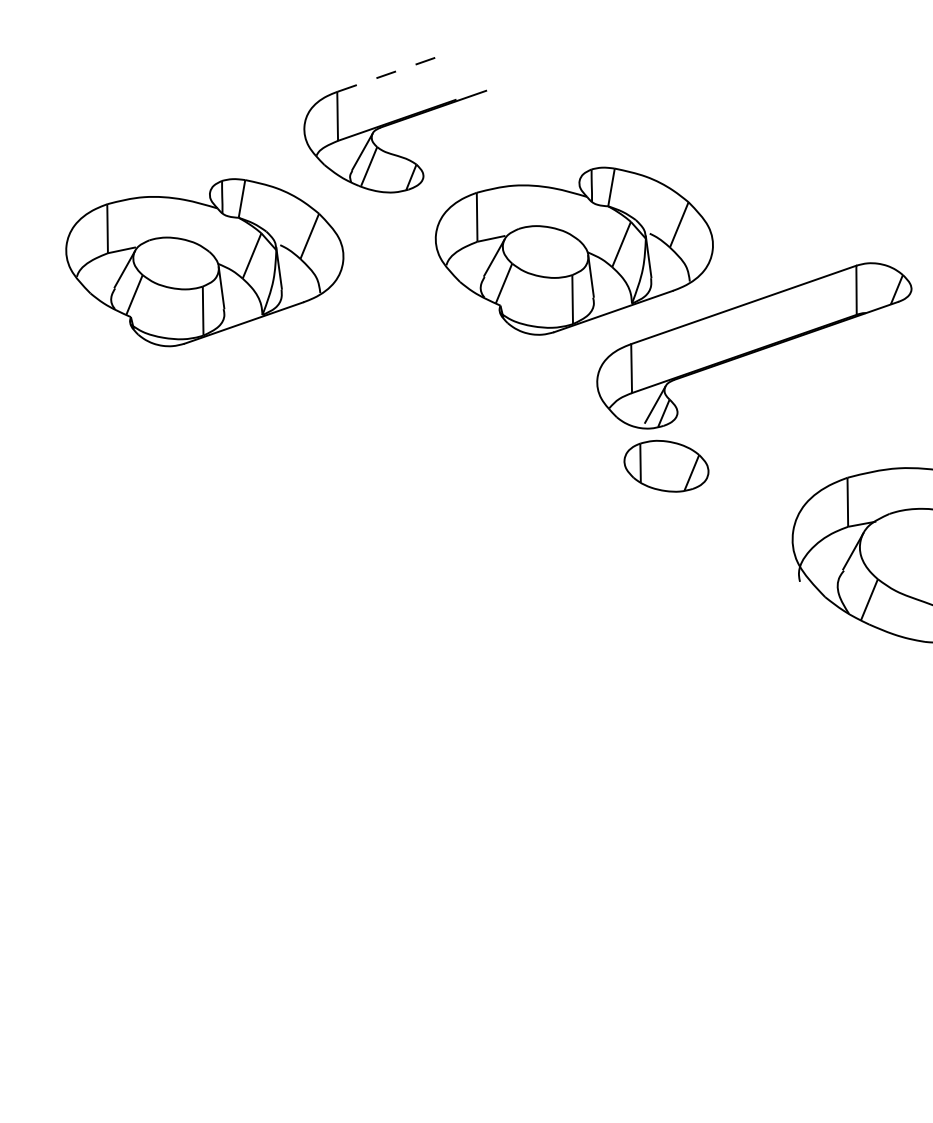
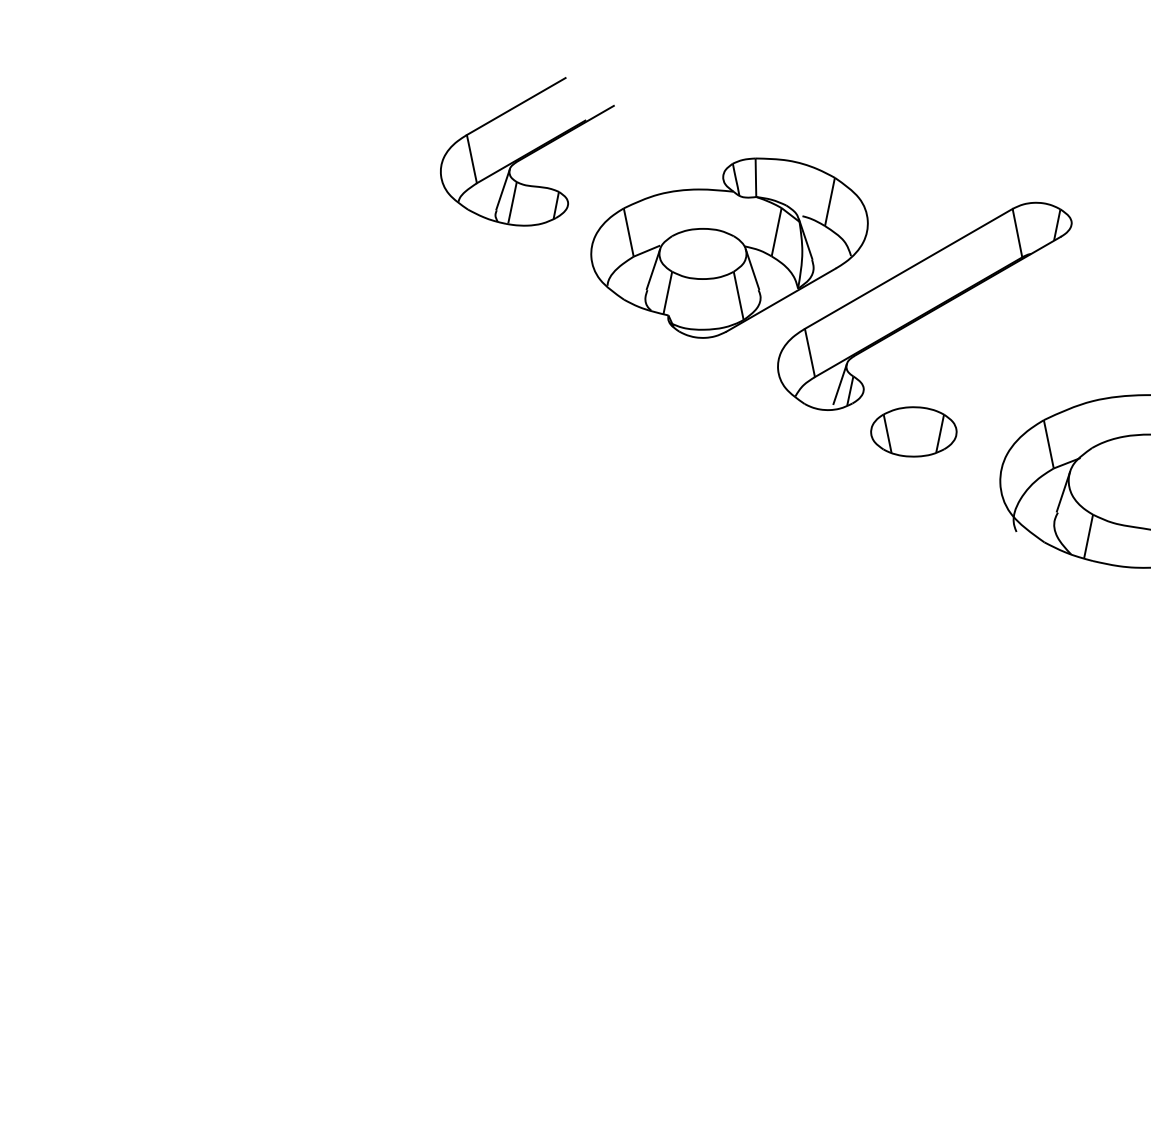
line: (390, 73) -> (516, 106), dashed -> solid
part: (203, 262) -> (366, 328), removed
part: (666, 465) -> (913, 431), moved

